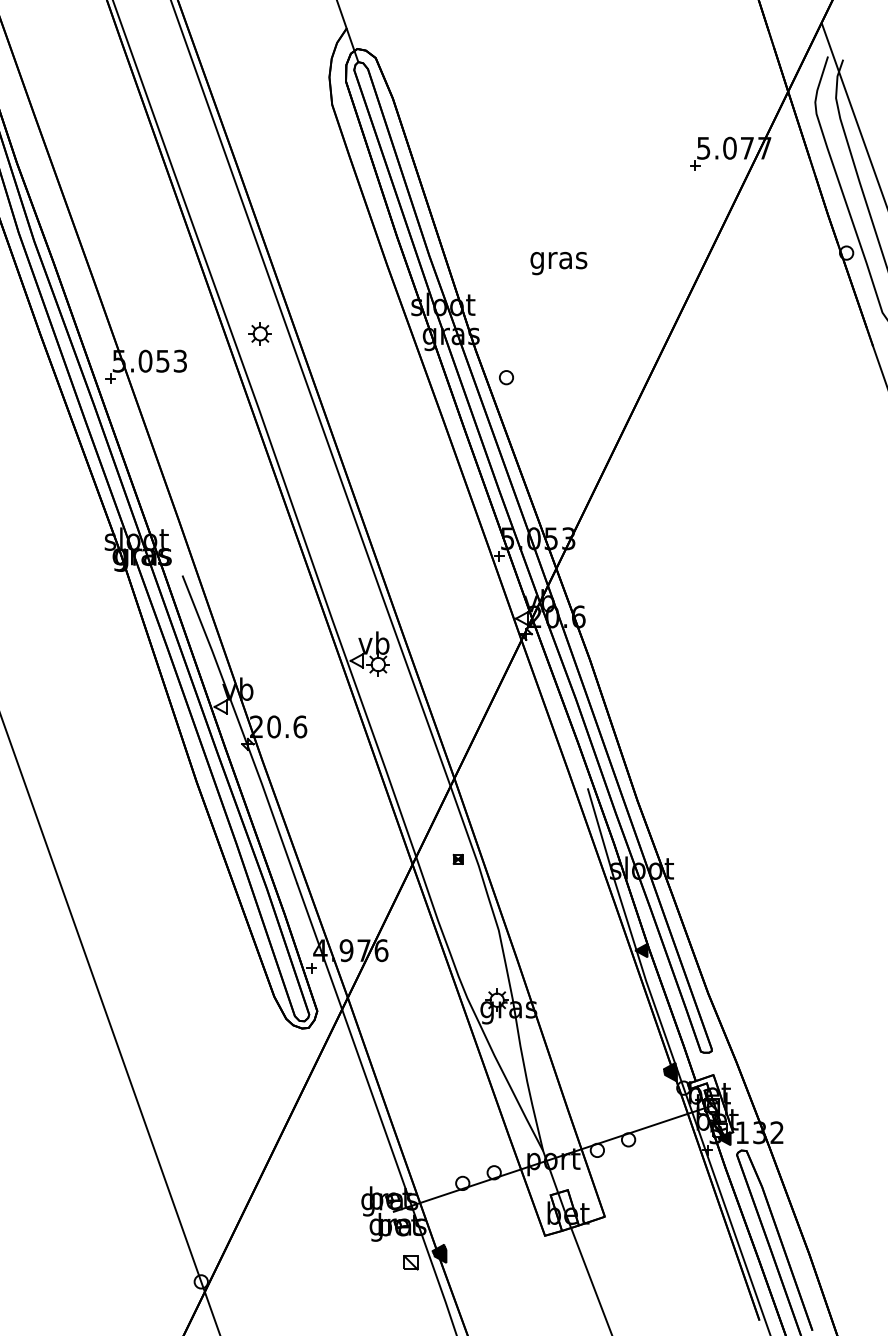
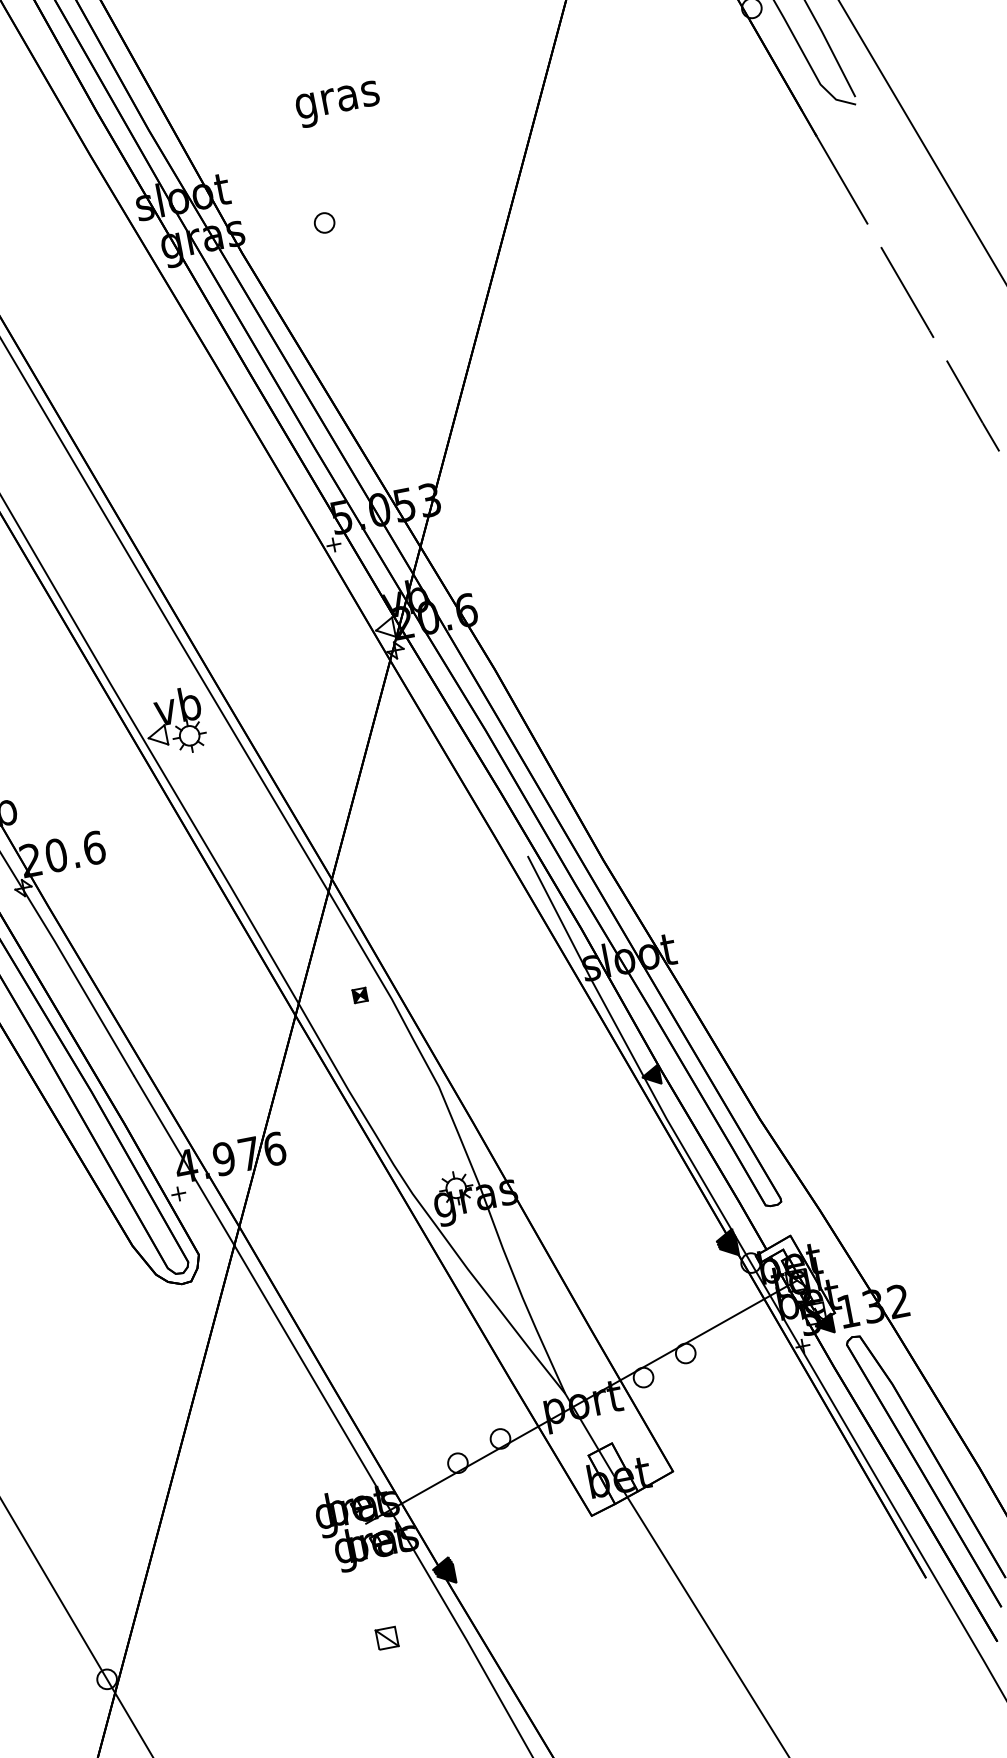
part: (506, 377) -> (324, 222), moved
part: (410, 1262) -> (386, 1638), moved

